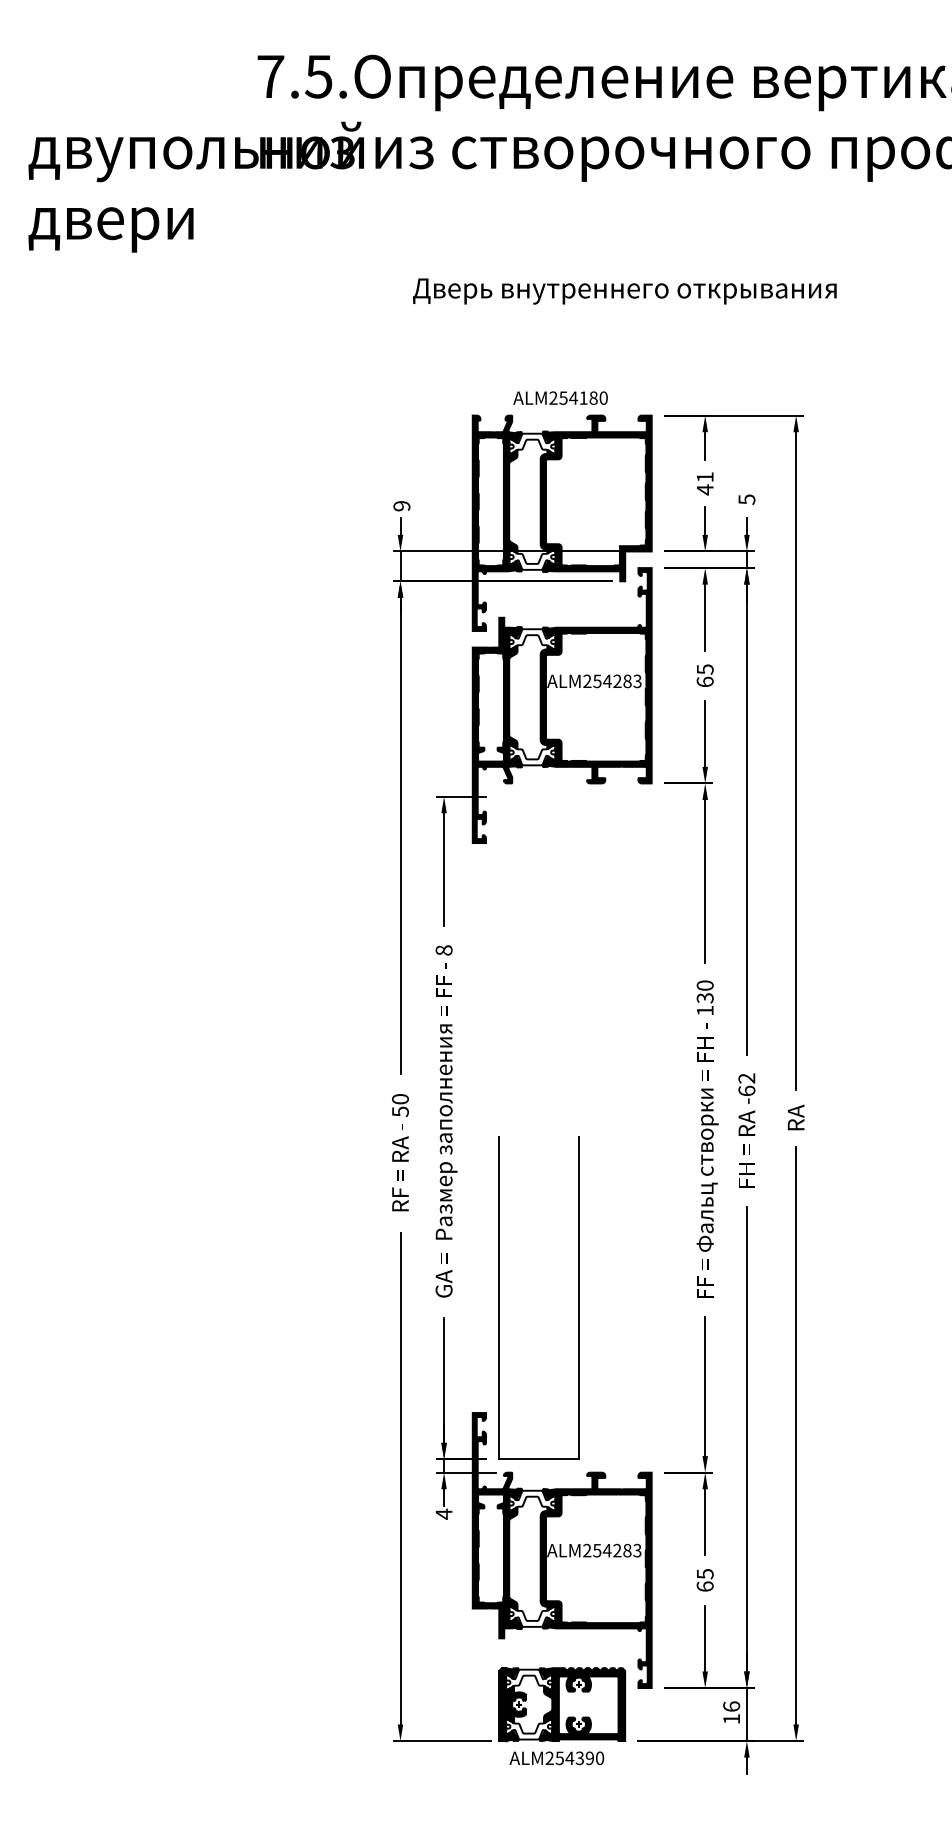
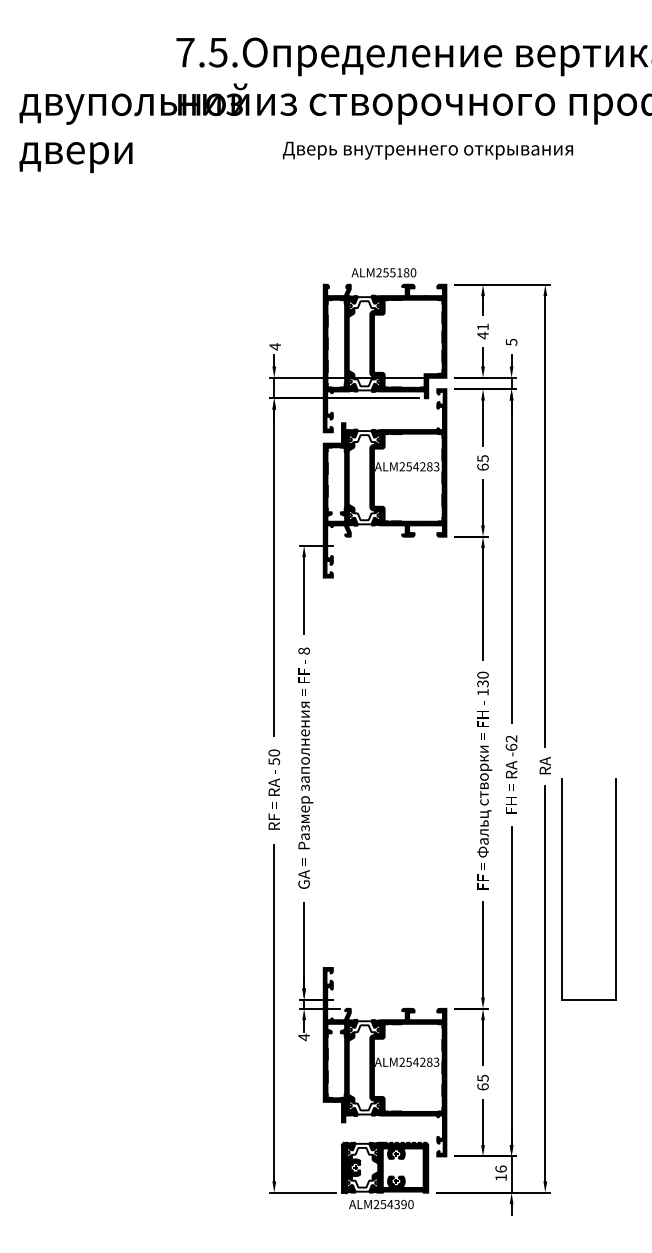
text: (624, 291) -> (427, 150), moved
text: (573, 397) -> (392, 272), ALM254180 -> ALM255180
text: (402, 505) -> (275, 346), 9 -> 4
part: (500, 1298) -> (562, 889), moved

